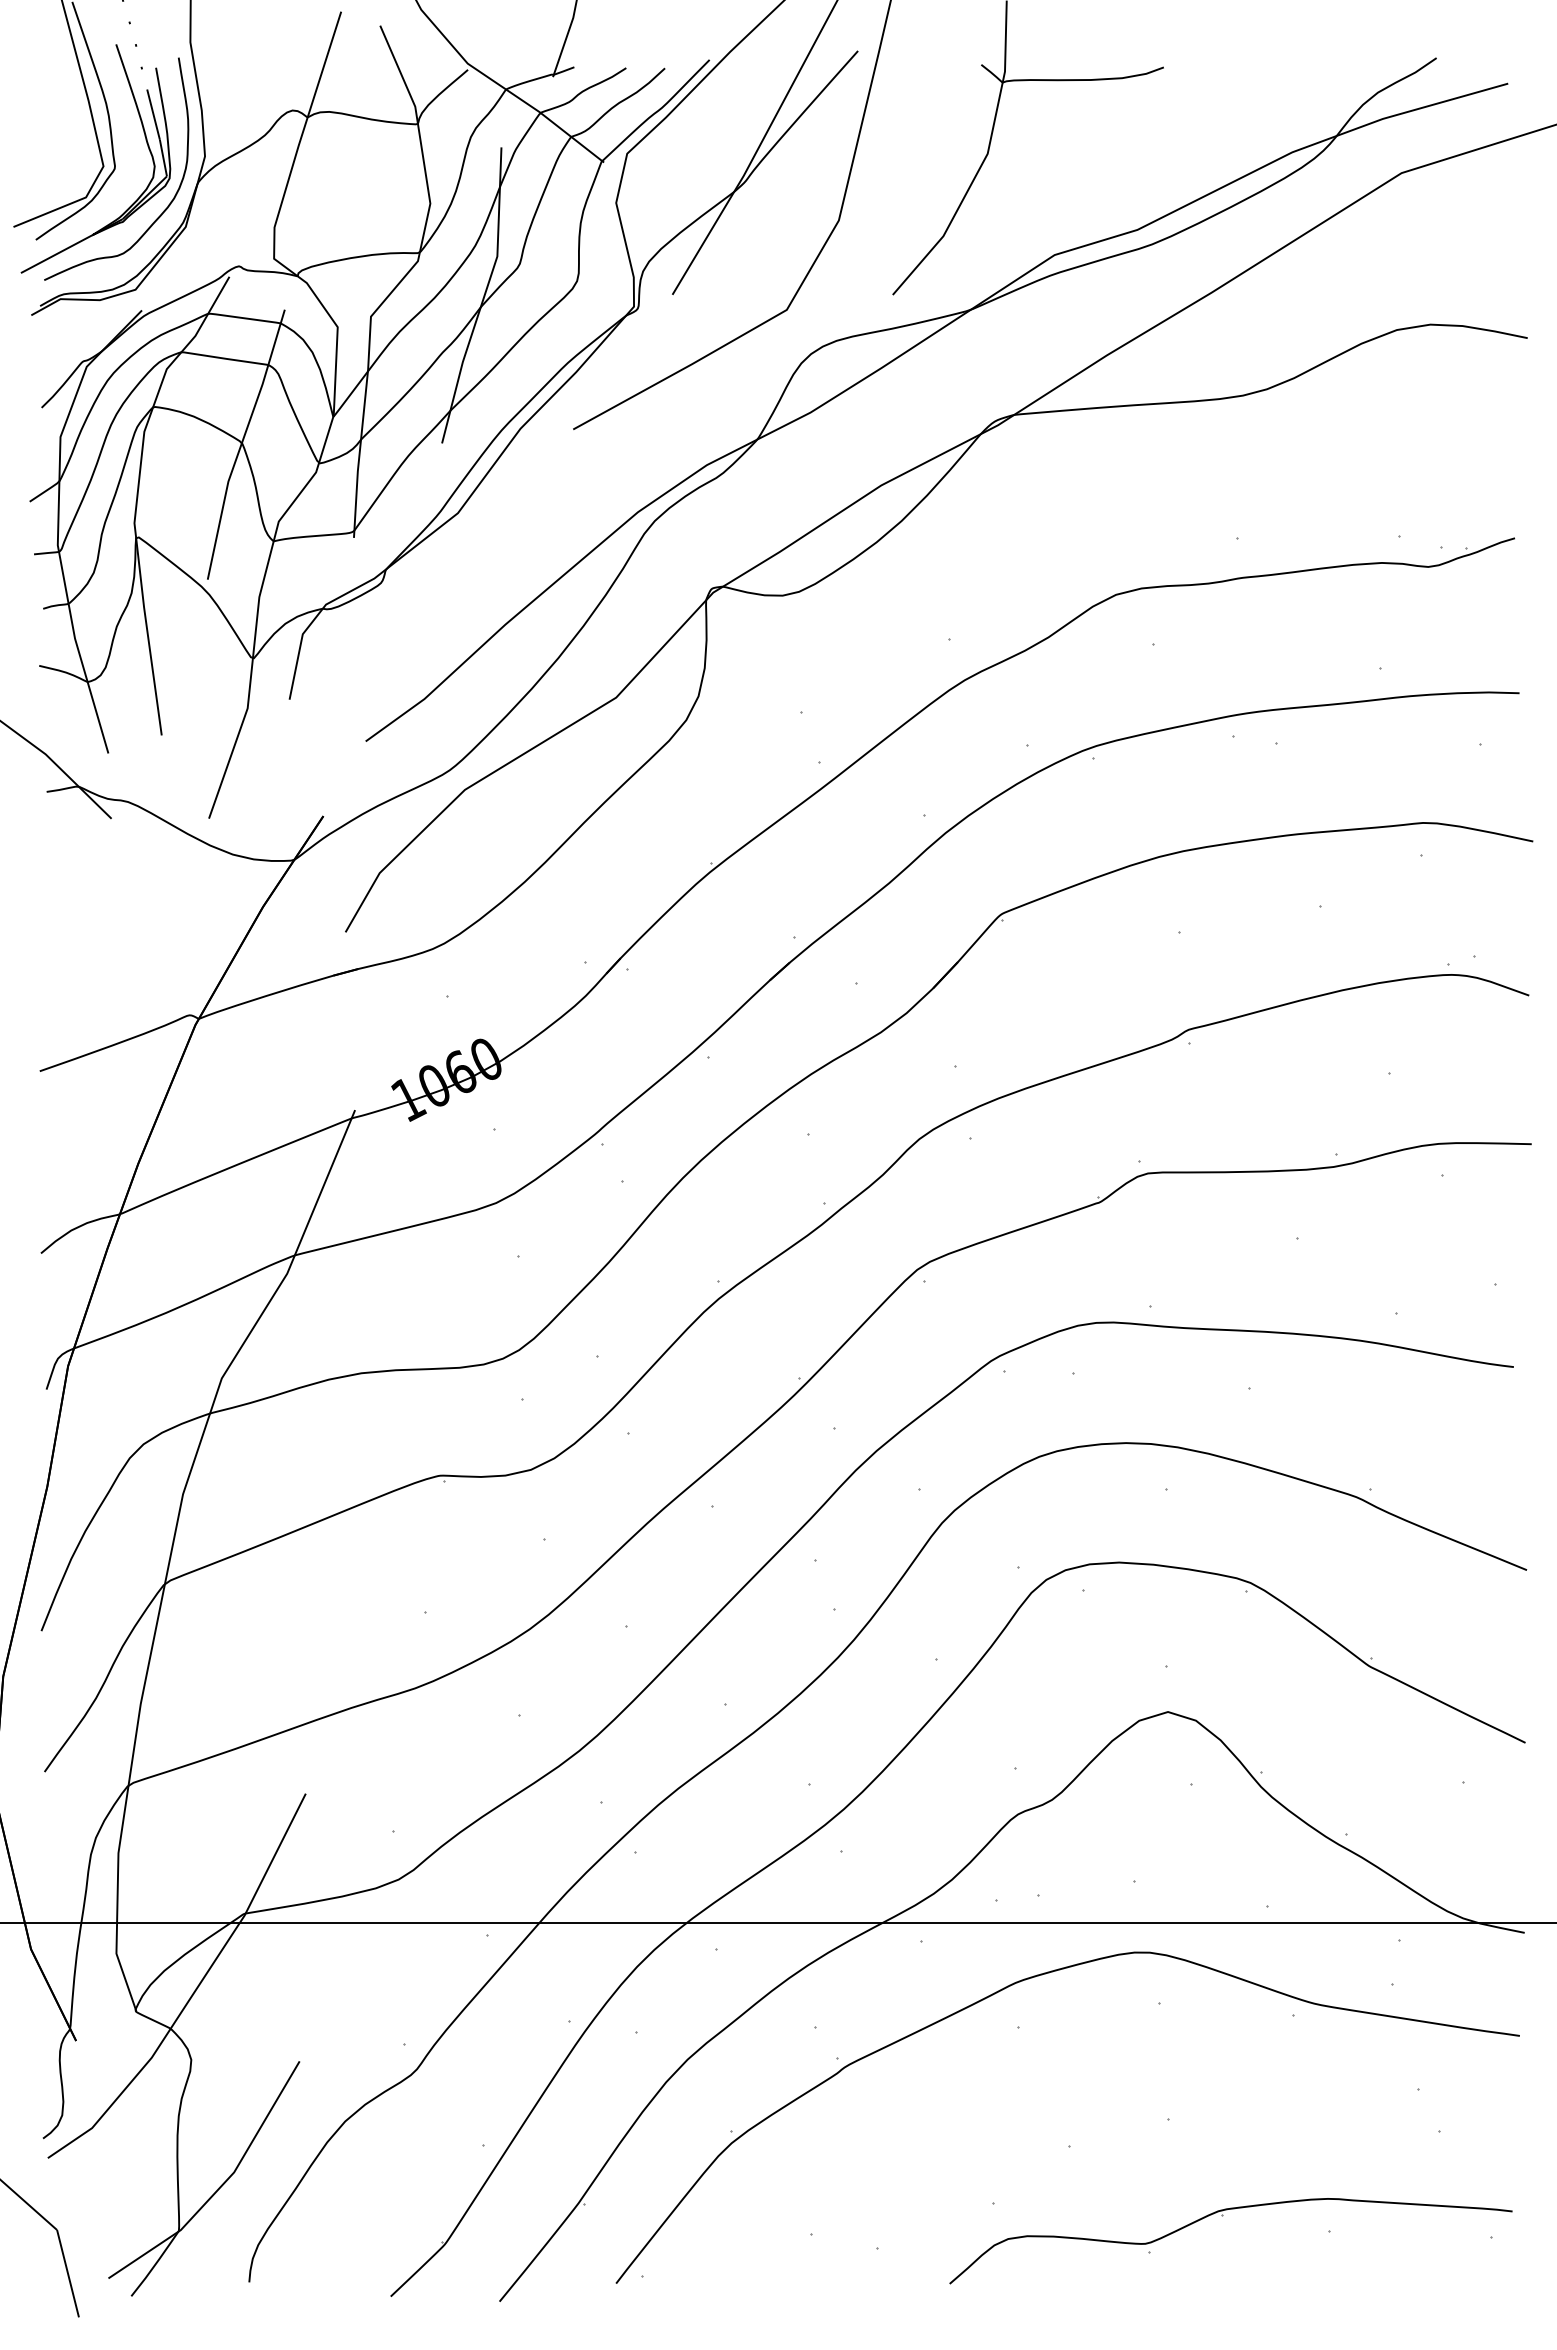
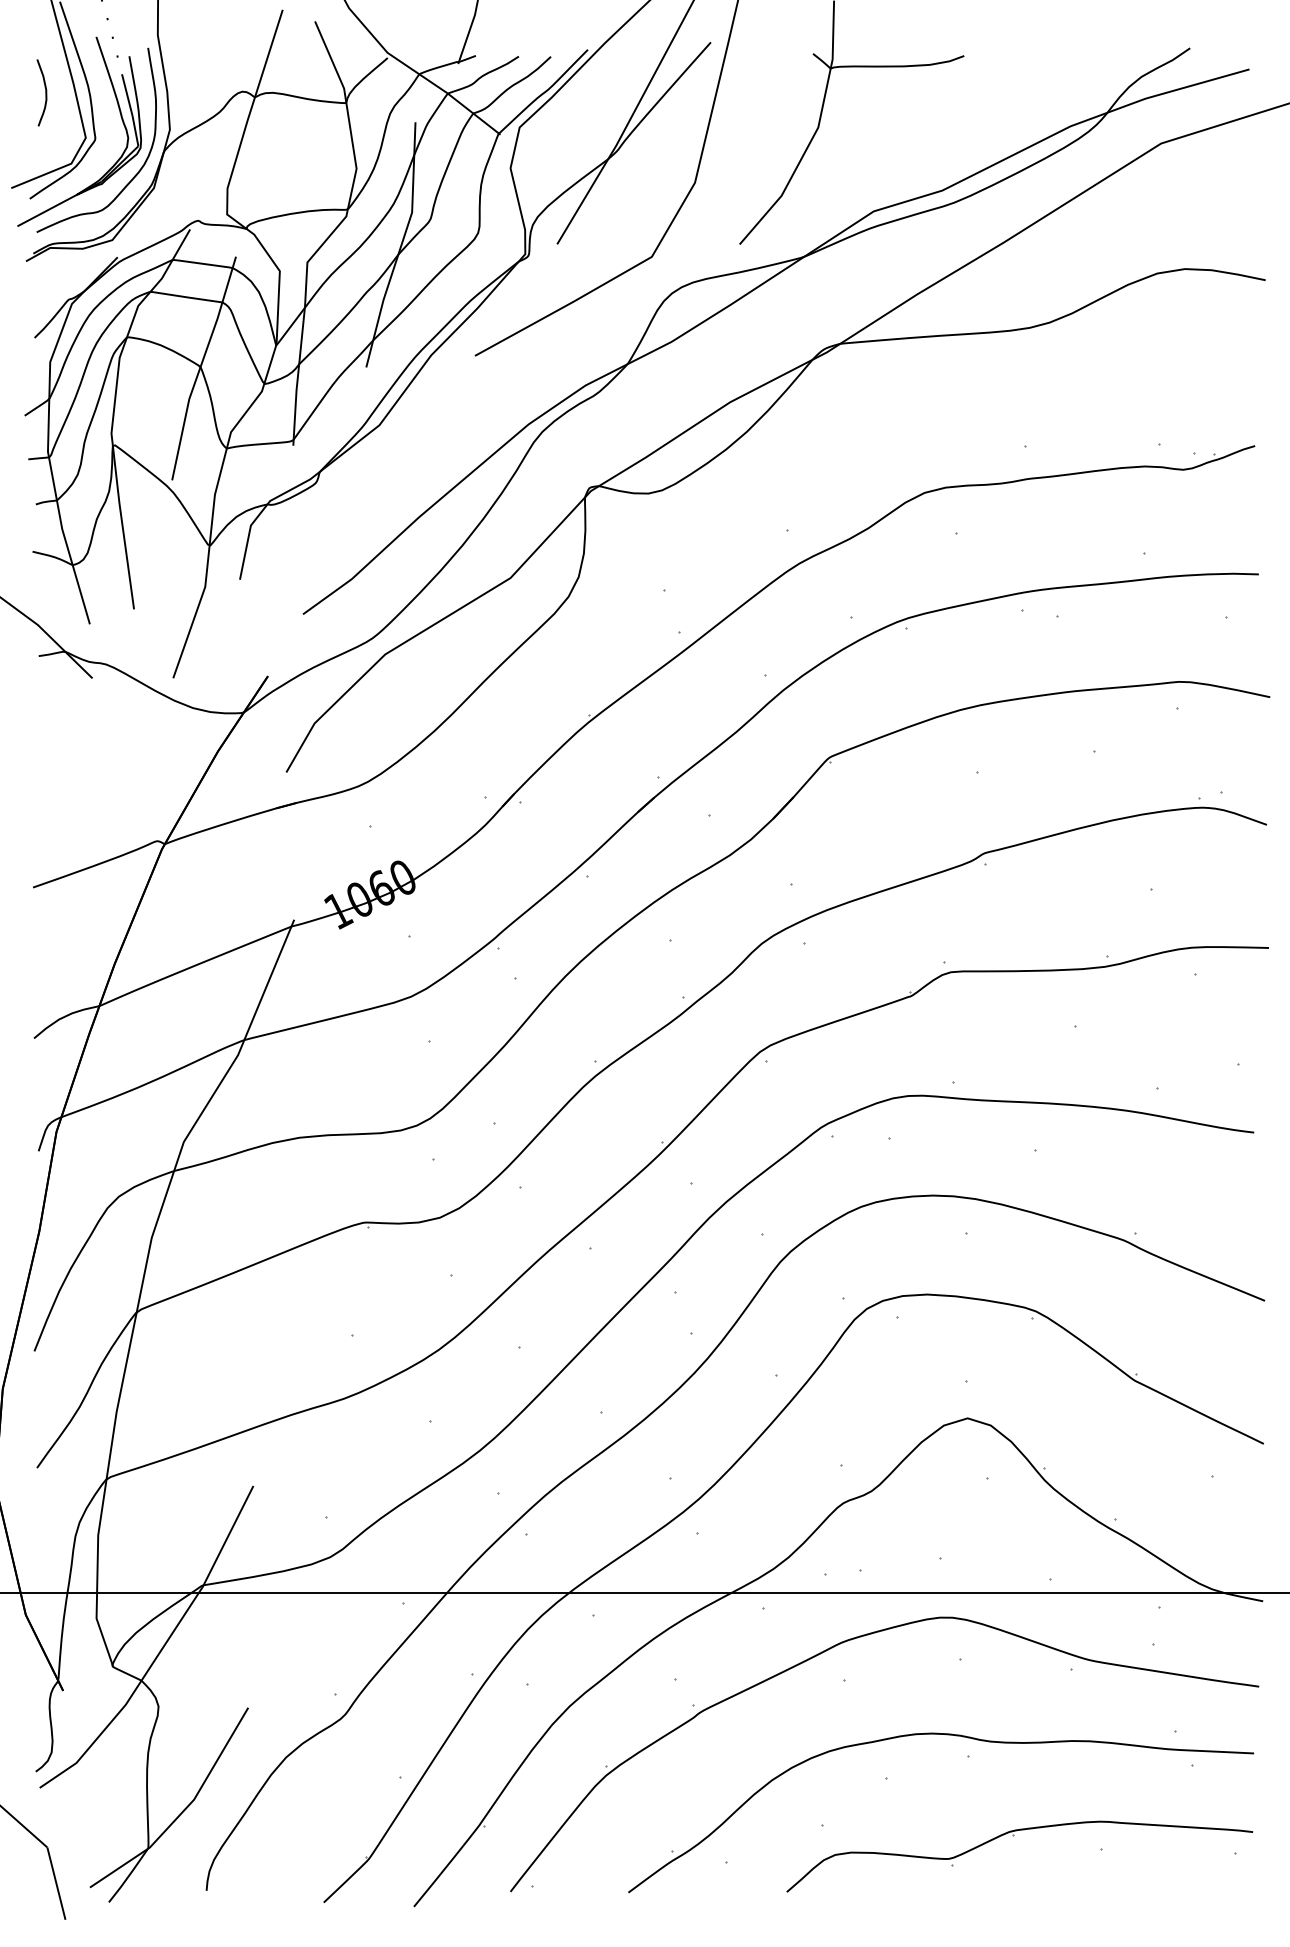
curve: (54, 111) -> (45, 92), added
curve: (1140, 2094) -> (944, 1735), added

